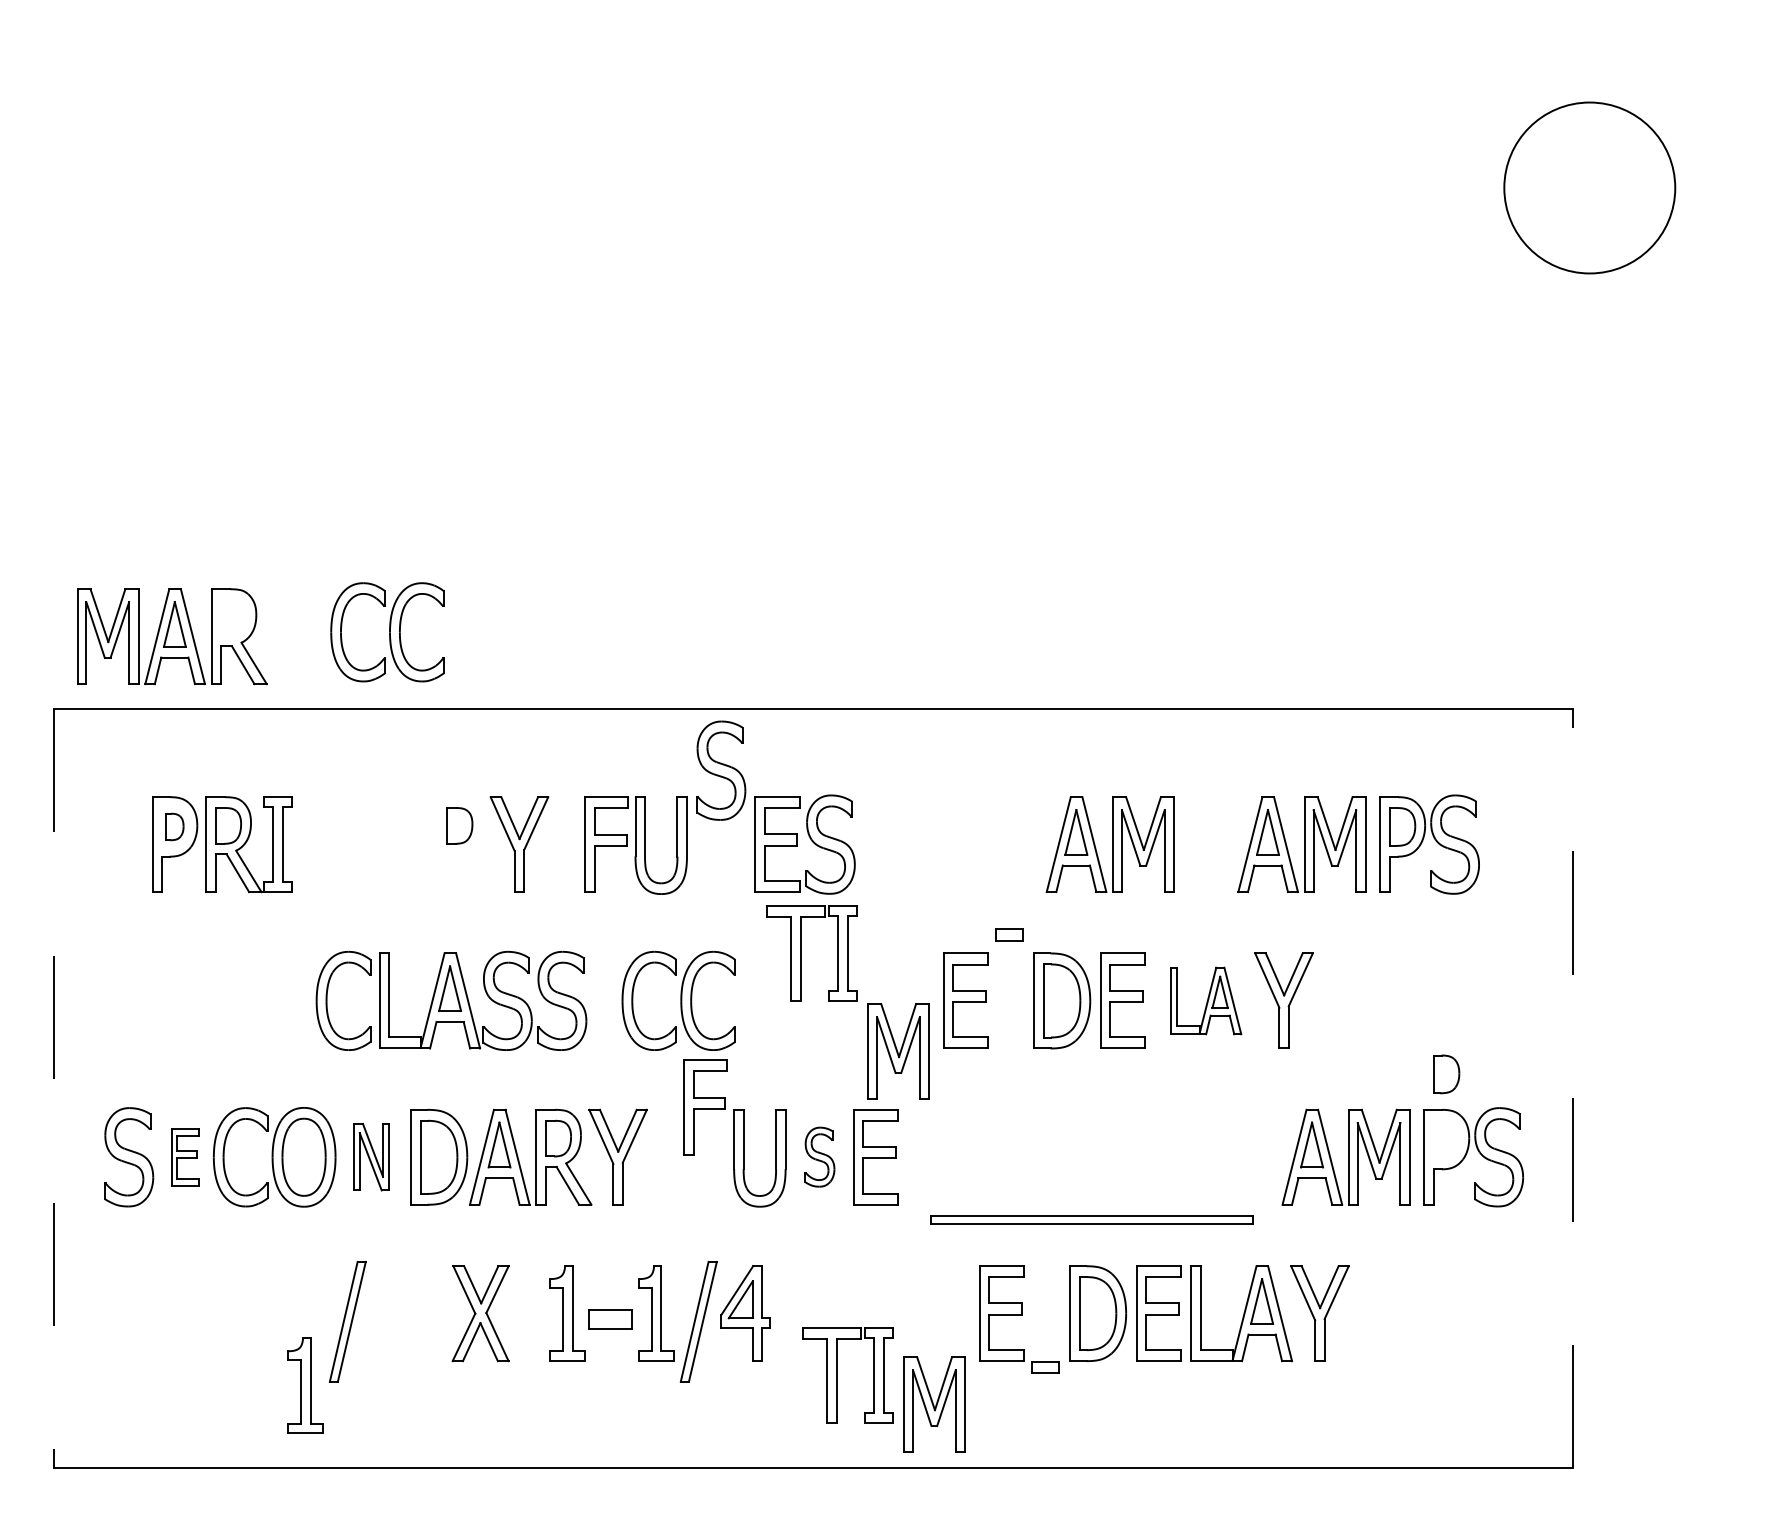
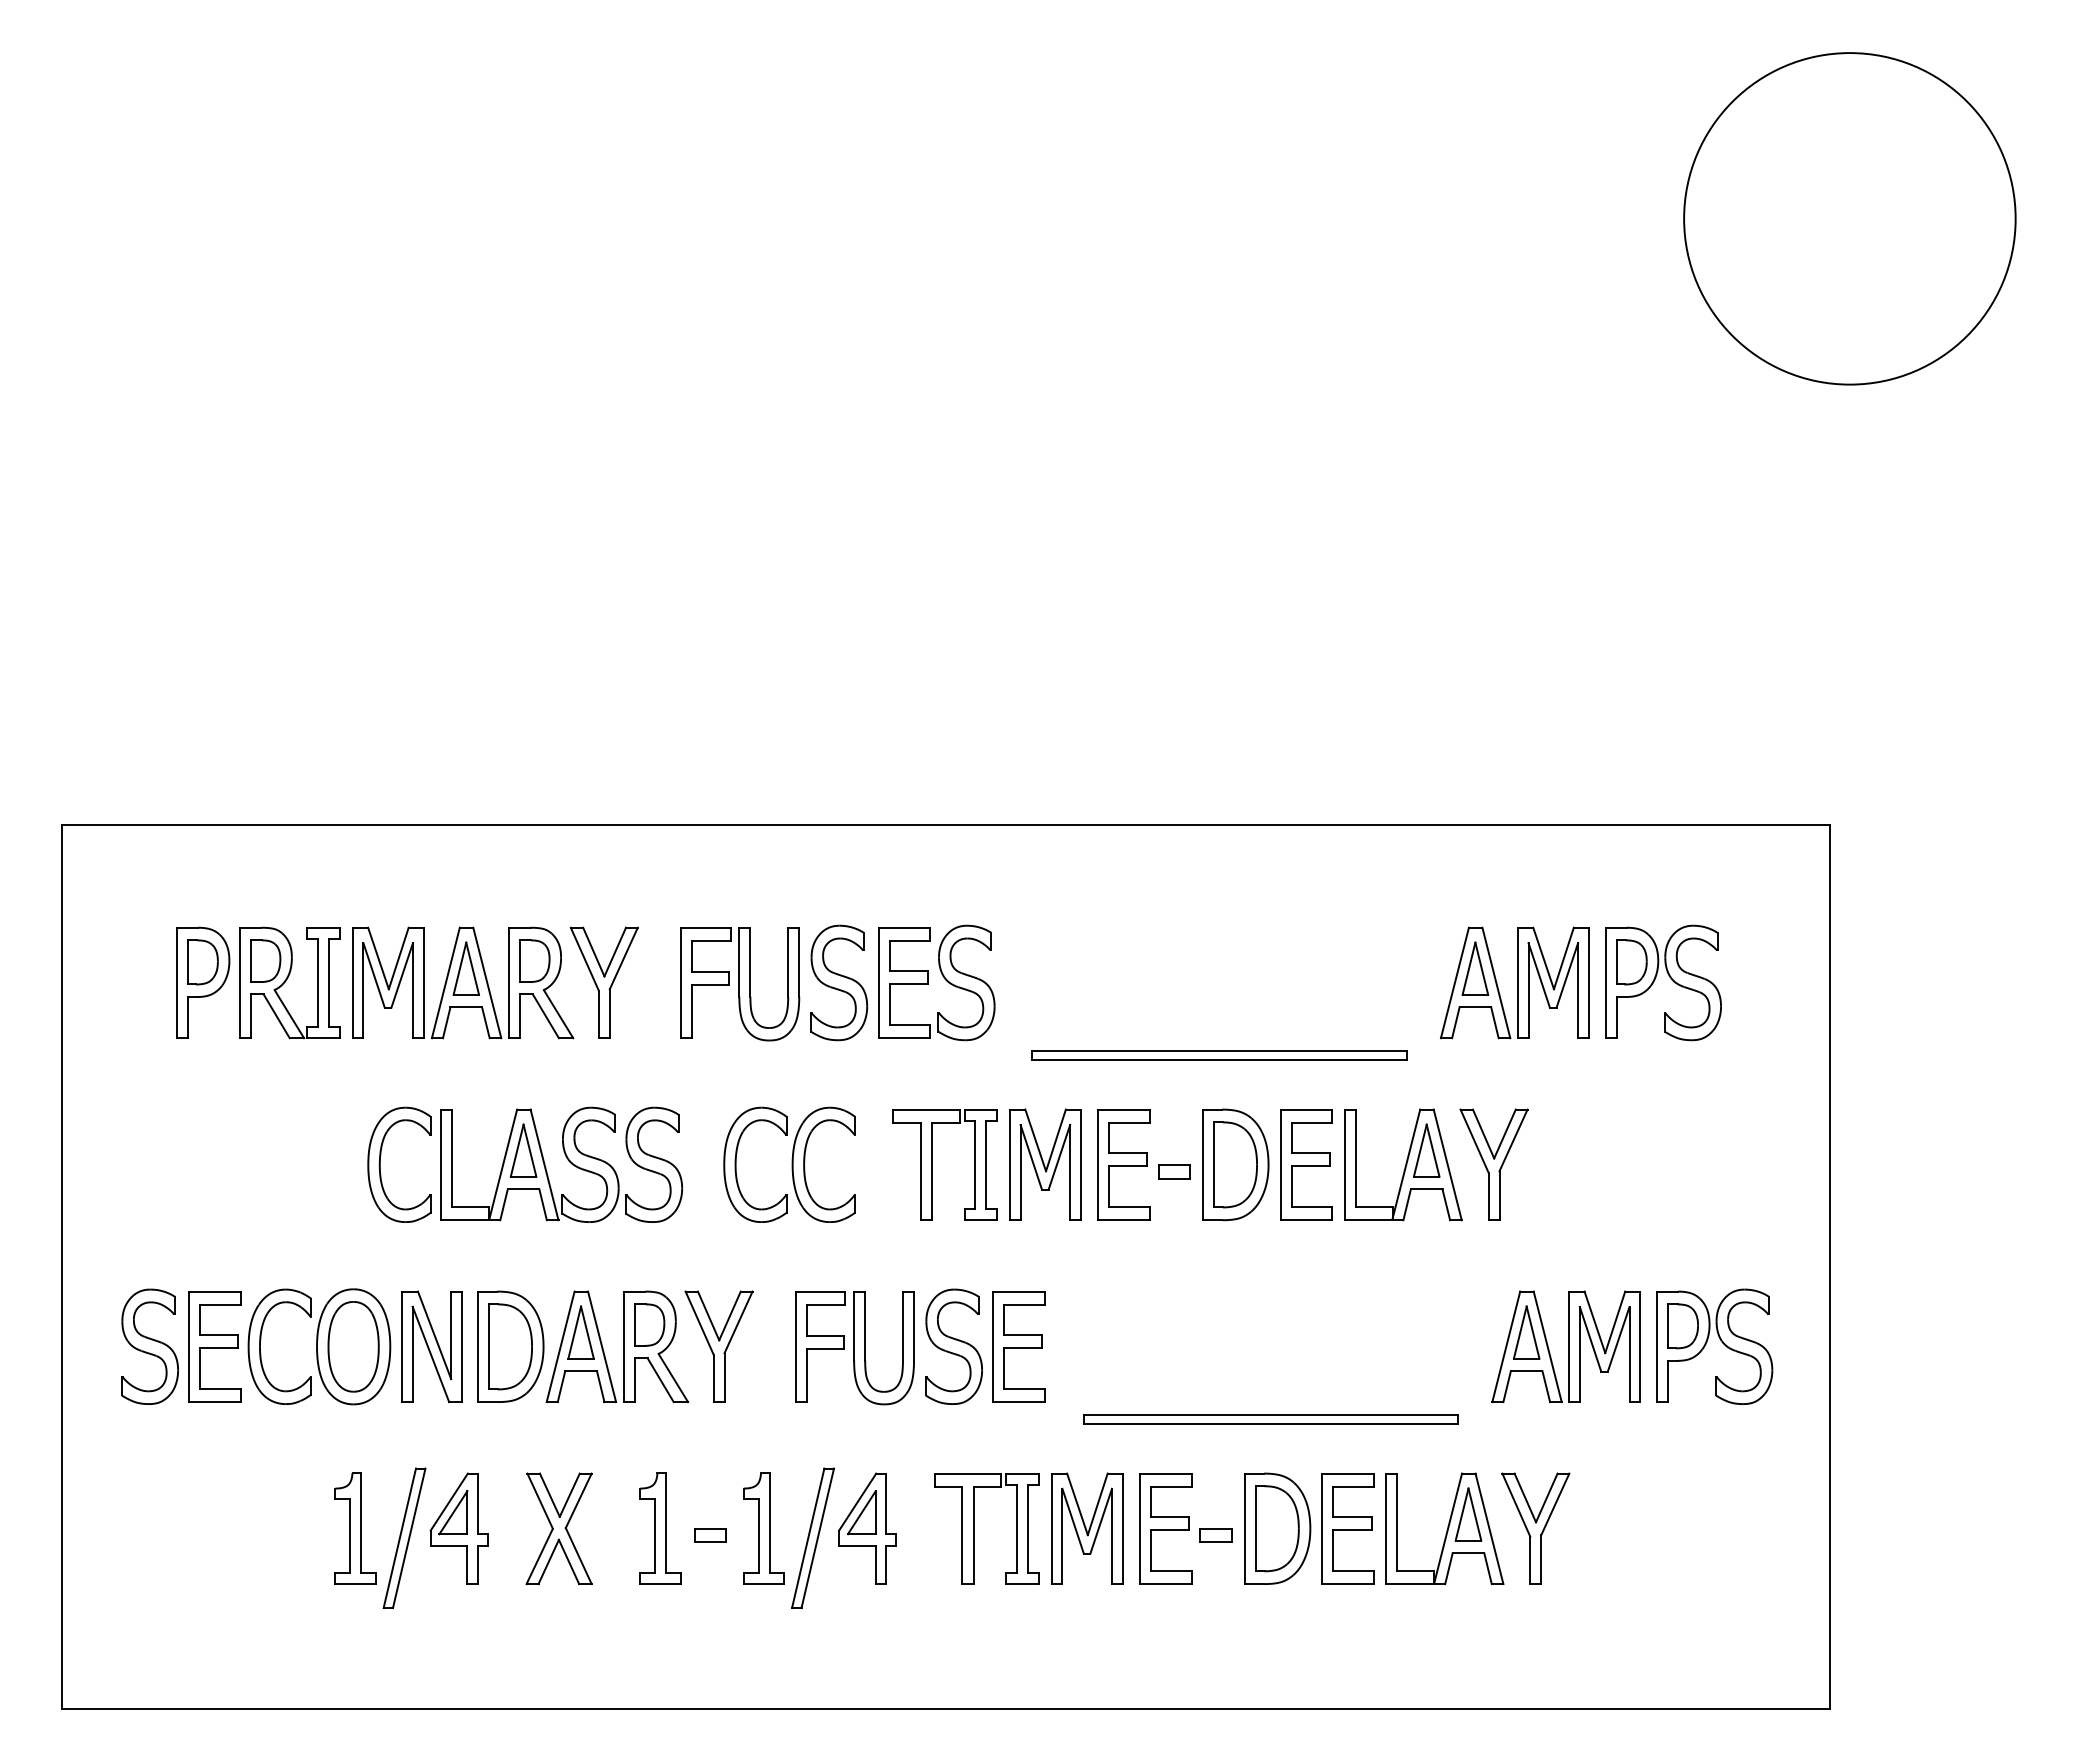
circle: (1589, 187) -> (1849, 218), size x1.67
part: (387, 631) -> (450, 735), removed
part: (172, 636) -> (463, 982), moved
part: (721, 770) -> (839, 982), moved
part: (174, 827) -> (202, 962), size x1.43
part: (1109, 844) -> (1291, 982), removed
part: (1048, 906) -> (1219, 1055), added
part: (1009, 934) -> (1174, 1171), moved
part: (801, 953) -> (932, 1164), moved
part: (1206, 1000) -> (1403, 1164), size x1.43
part: (898, 1051) -> (1045, 1164), moved
part: (1445, 1074) -> (1682, 1326), moved
line: (1573, 1088) -> (1830, 1266), dashed -> solid
line: (53, 1089) -> (62, 1267), dashed -> solid
part: (705, 1107) -> (820, 1346), moved
part: (184, 1157) -> (214, 1346), size x1.67
part: (370, 1157) -> (431, 1346), size x1.43
part: (819, 1157) -> (953, 1346), size x1.67
part: (394, 1313) -> (458, 1528), added
part: (610, 1319) -> (710, 1535), size x0.62
part: (1044, 1367) -> (1215, 1535), moved
part: (837, 1375) -> (974, 1528), moved
part: (305, 1385) -> (355, 1528), moved
part: (934, 1404) -> (1087, 1528), moved

